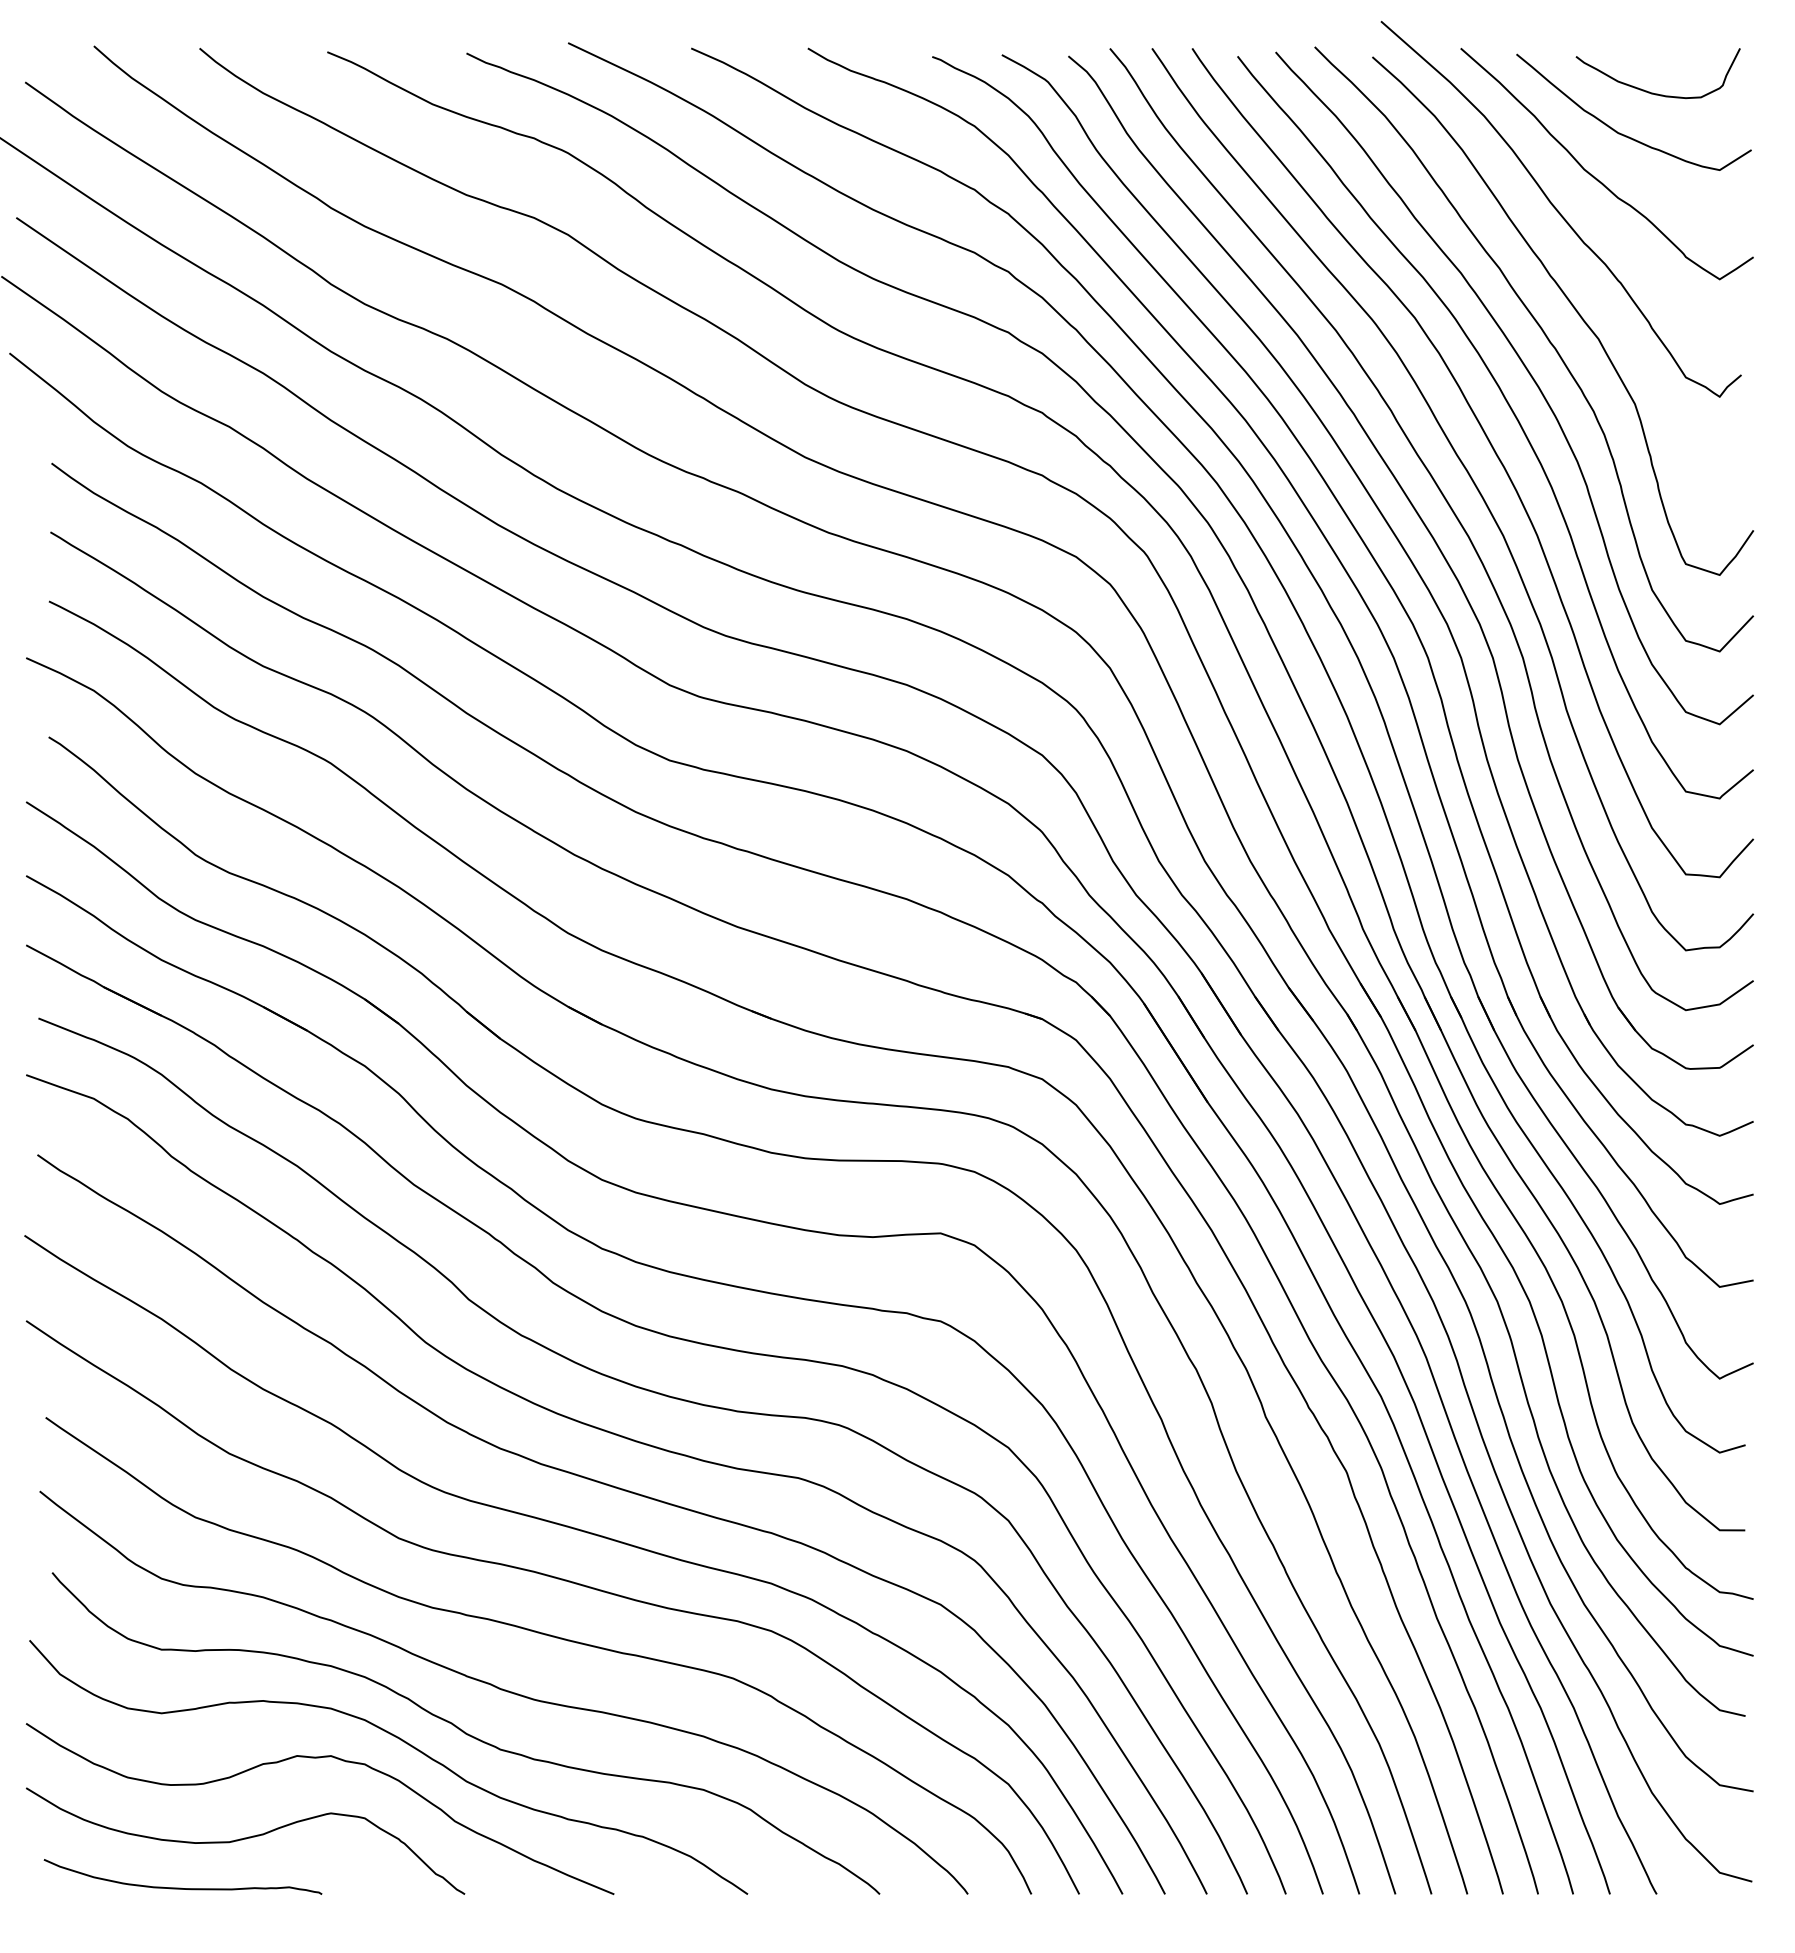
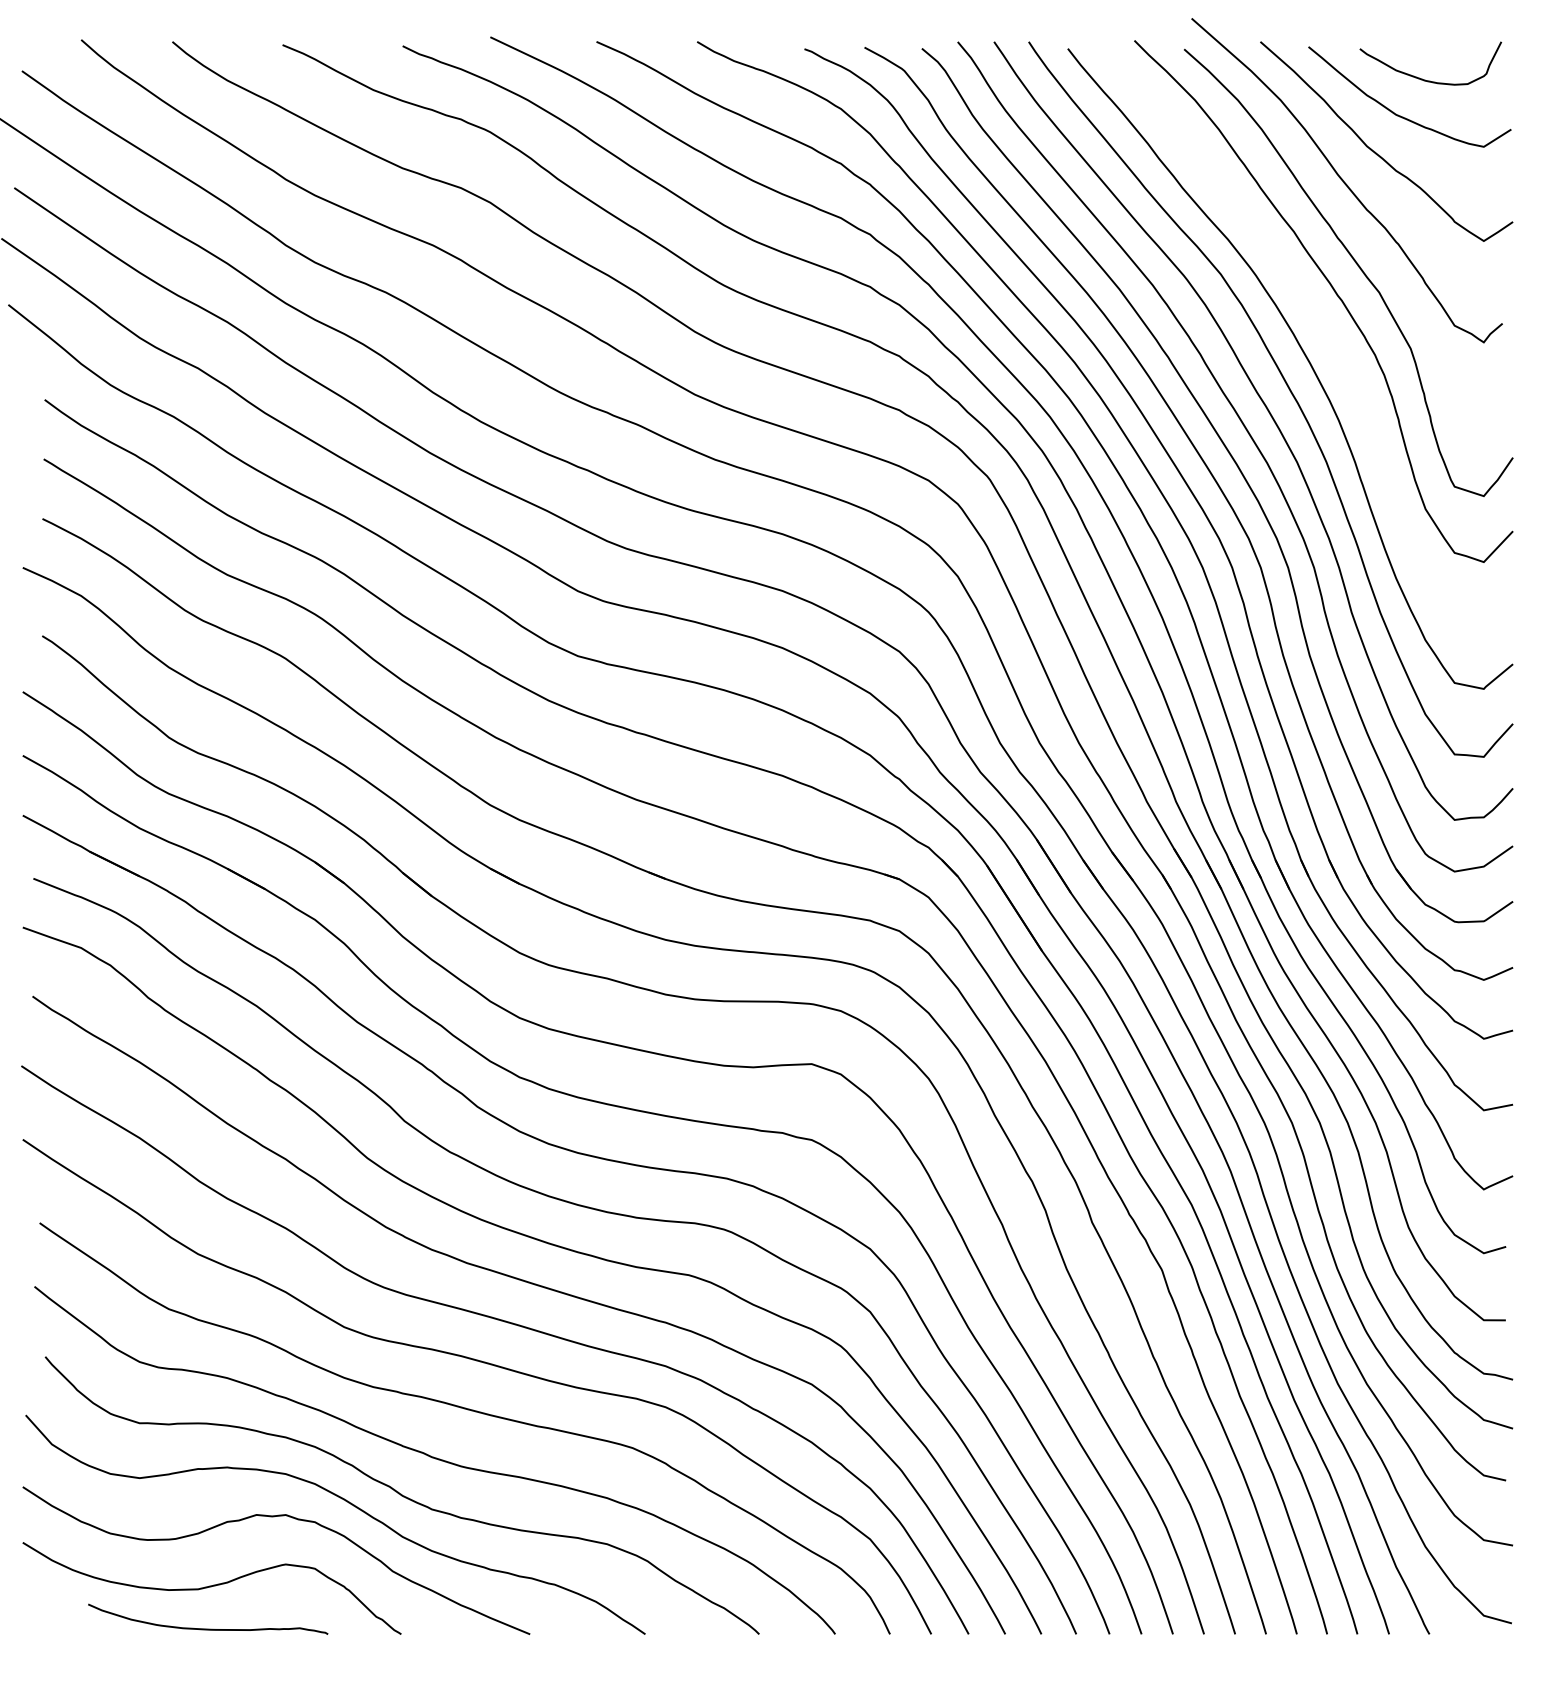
curve: (1531, 378) -> (1321, 326), removed
curve: (181, 1887) -> (206, 1628), moved

